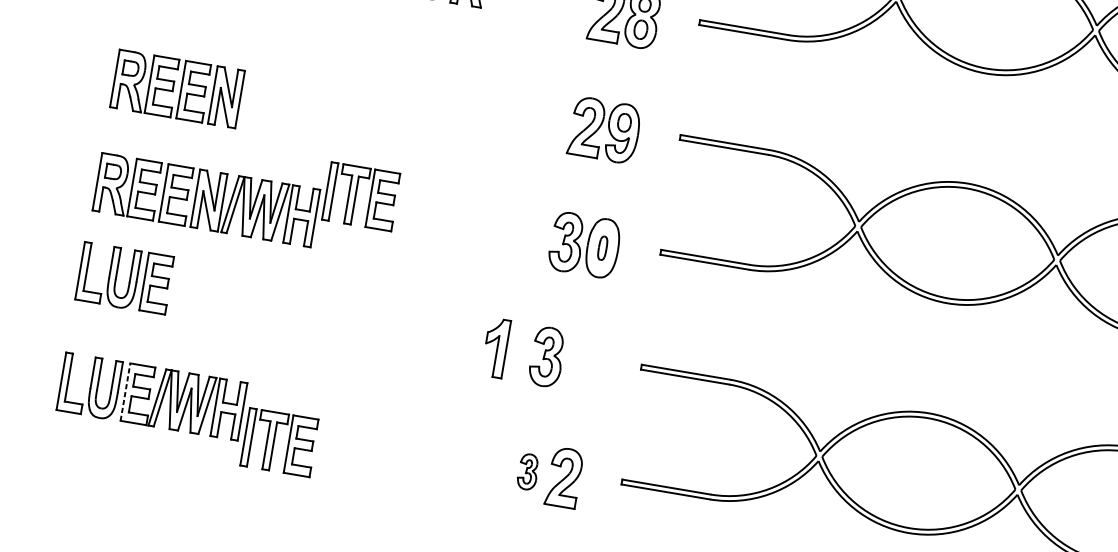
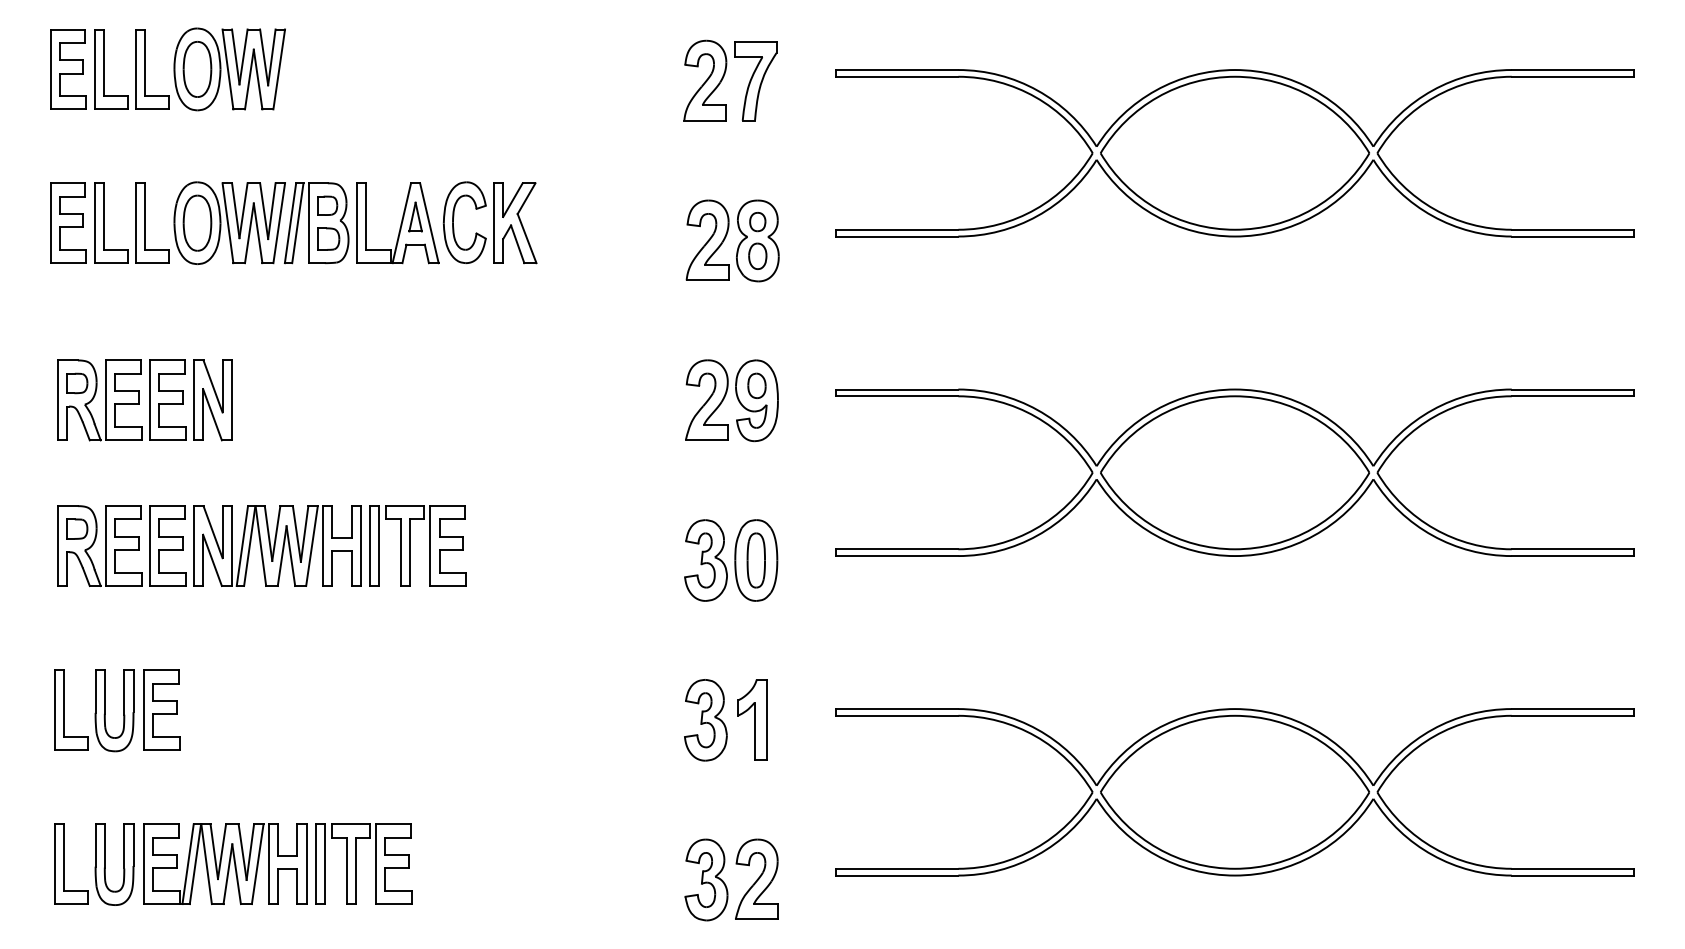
part: (177, 89) -> (144, 400), moved
part: (206, 199) -> (209, 545), moved
part: (602, 248) -> (755, 560), size x1.67
part: (495, 347) -> (752, 719), moved
line: (125, 392) -> (143, 864), dashed -> solid
part: (274, 441) -> (356, 863), moved
part: (528, 471) -> (706, 879), size x1.67

